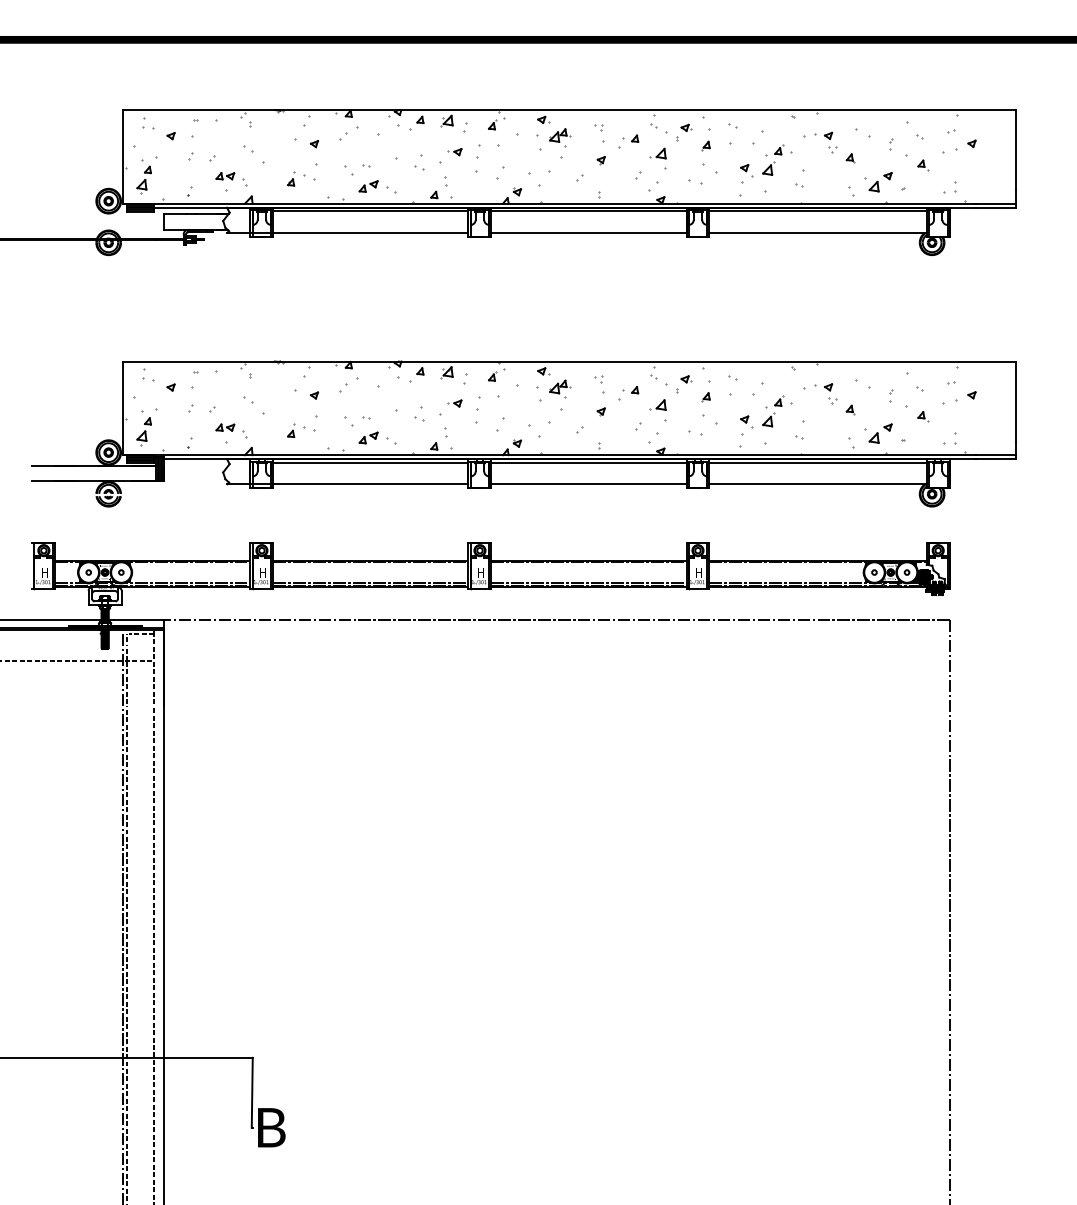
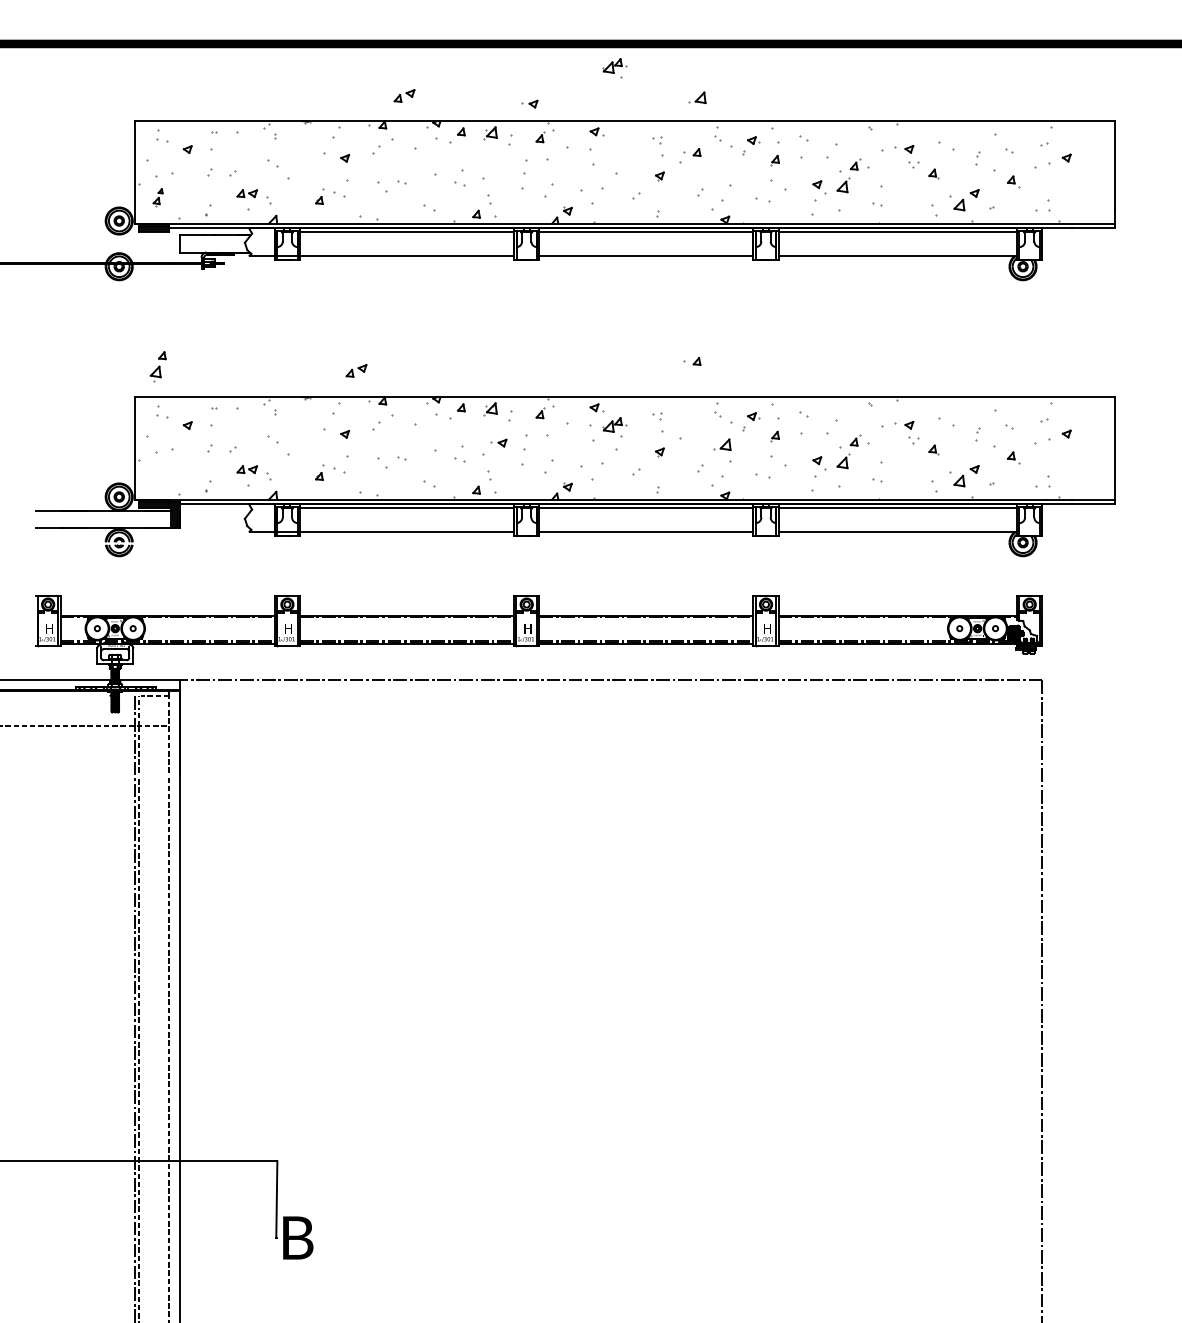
part: (559, 137) -> (614, 68), moved
part: (454, 151) -> (529, 103), moved
part: (658, 153) -> (697, 97), moved
part: (143, 179) -> (157, 197), size x0.6
part: (368, 186) -> (404, 95), moved
part: (630, 390) -> (692, 361), moved
part: (143, 431) -> (157, 366), moved
part: (368, 437) -> (356, 370), moved

